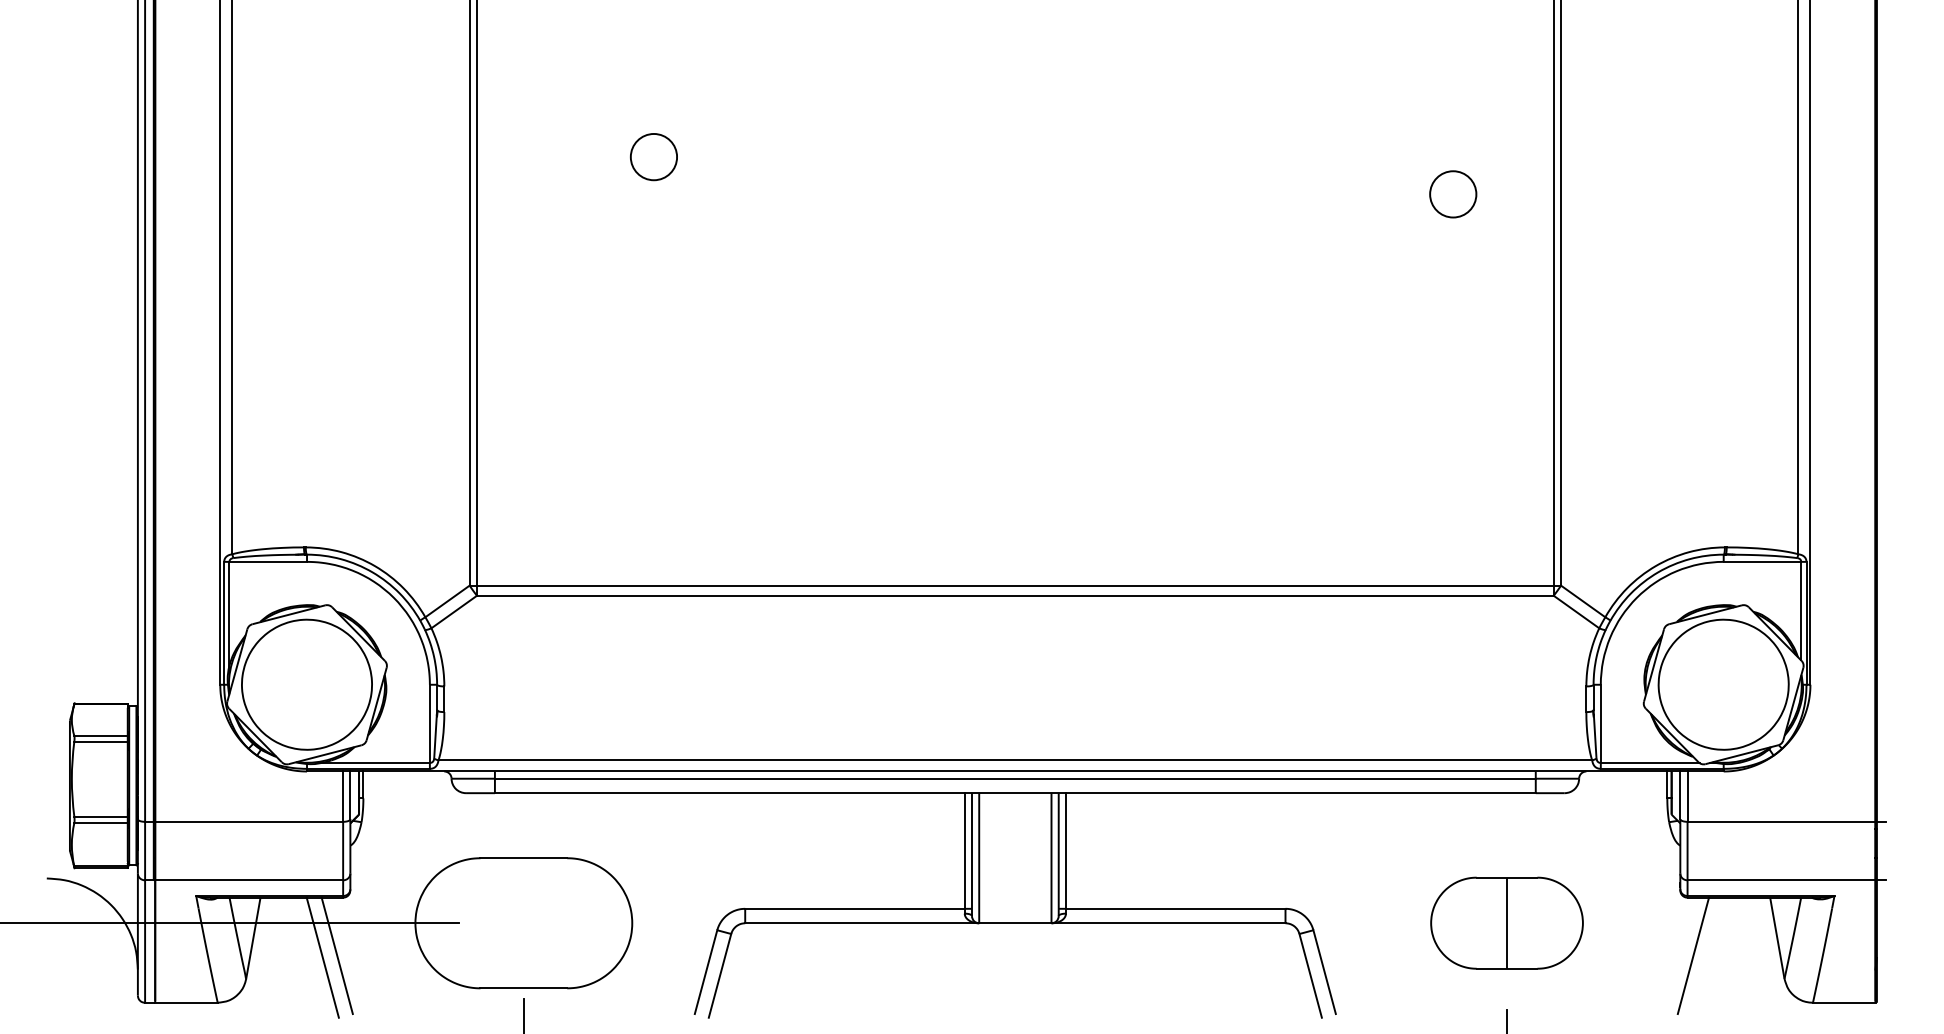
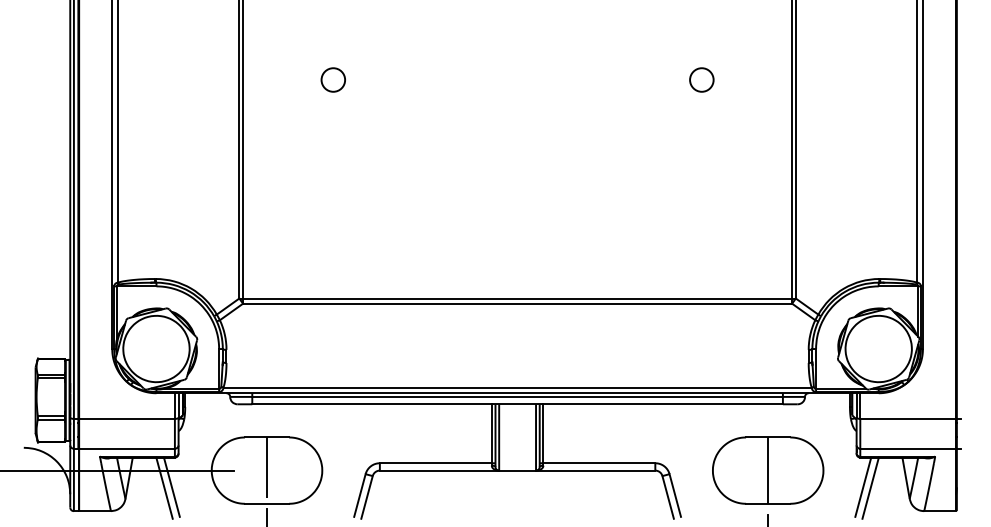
circle: (1452, 193) -> (701, 79), moved
line: (524, 917) -> (267, 467), added
part: (1507, 923) -> (768, 470), size x1.43
line: (1707, 956) -> (870, 487), added

